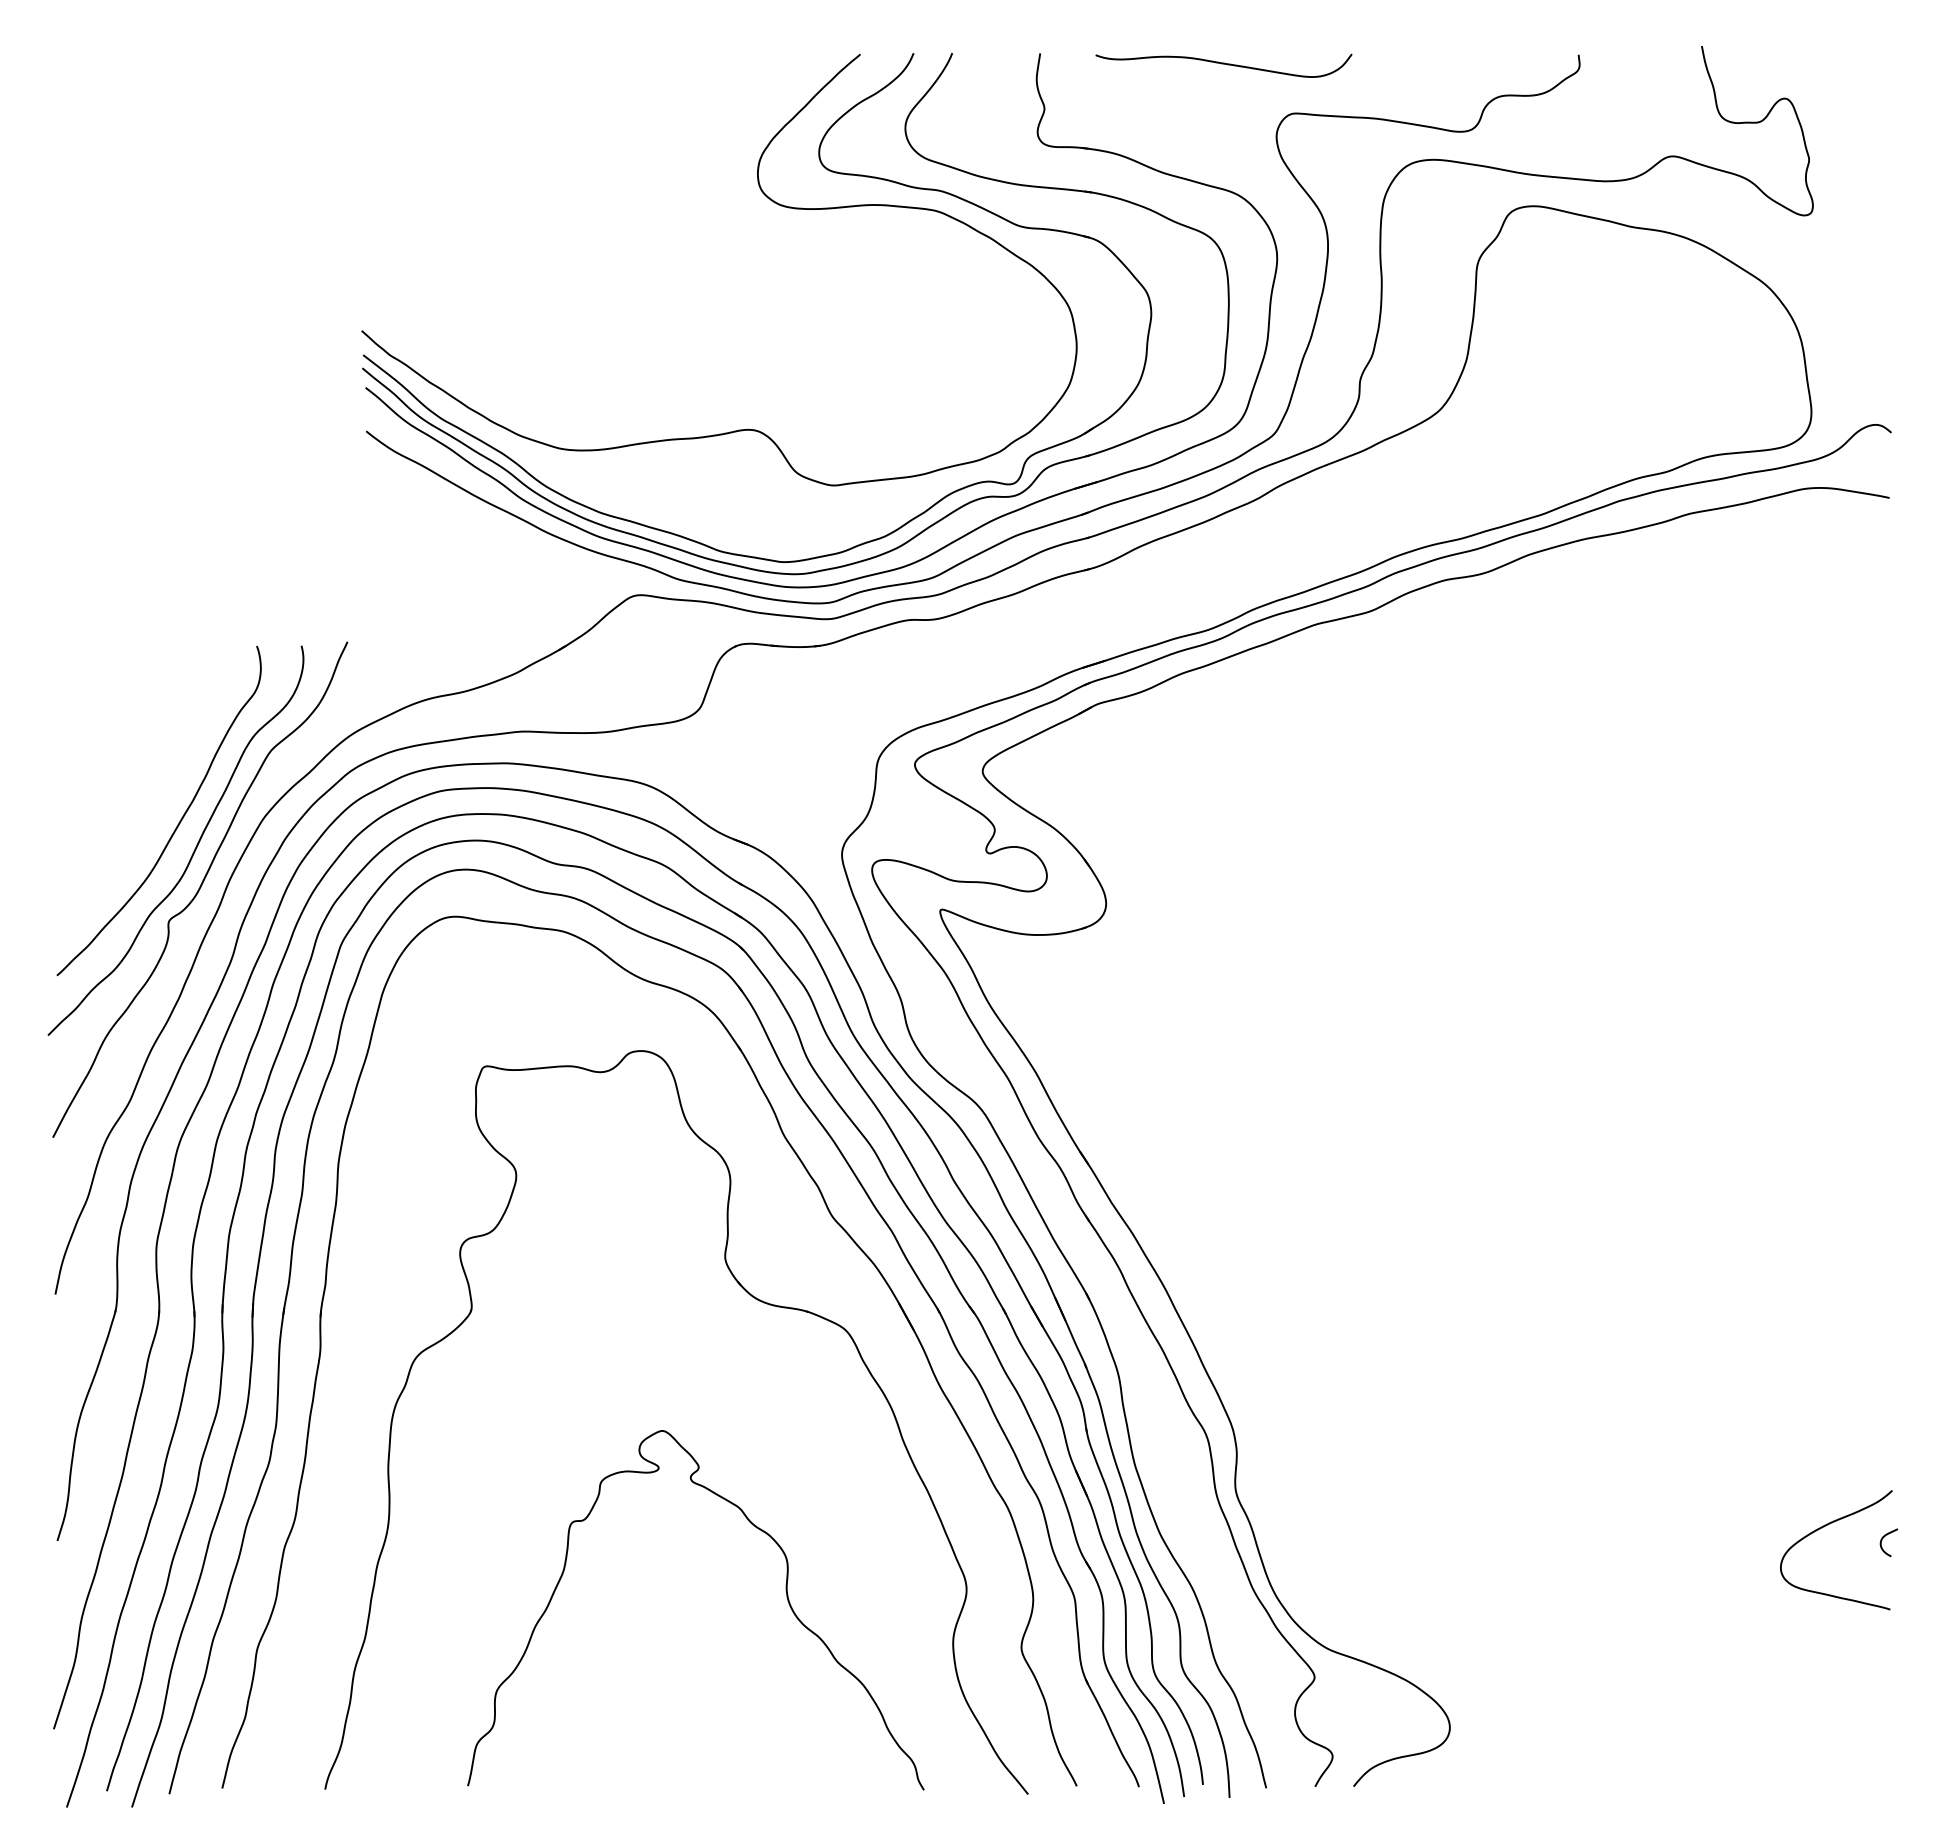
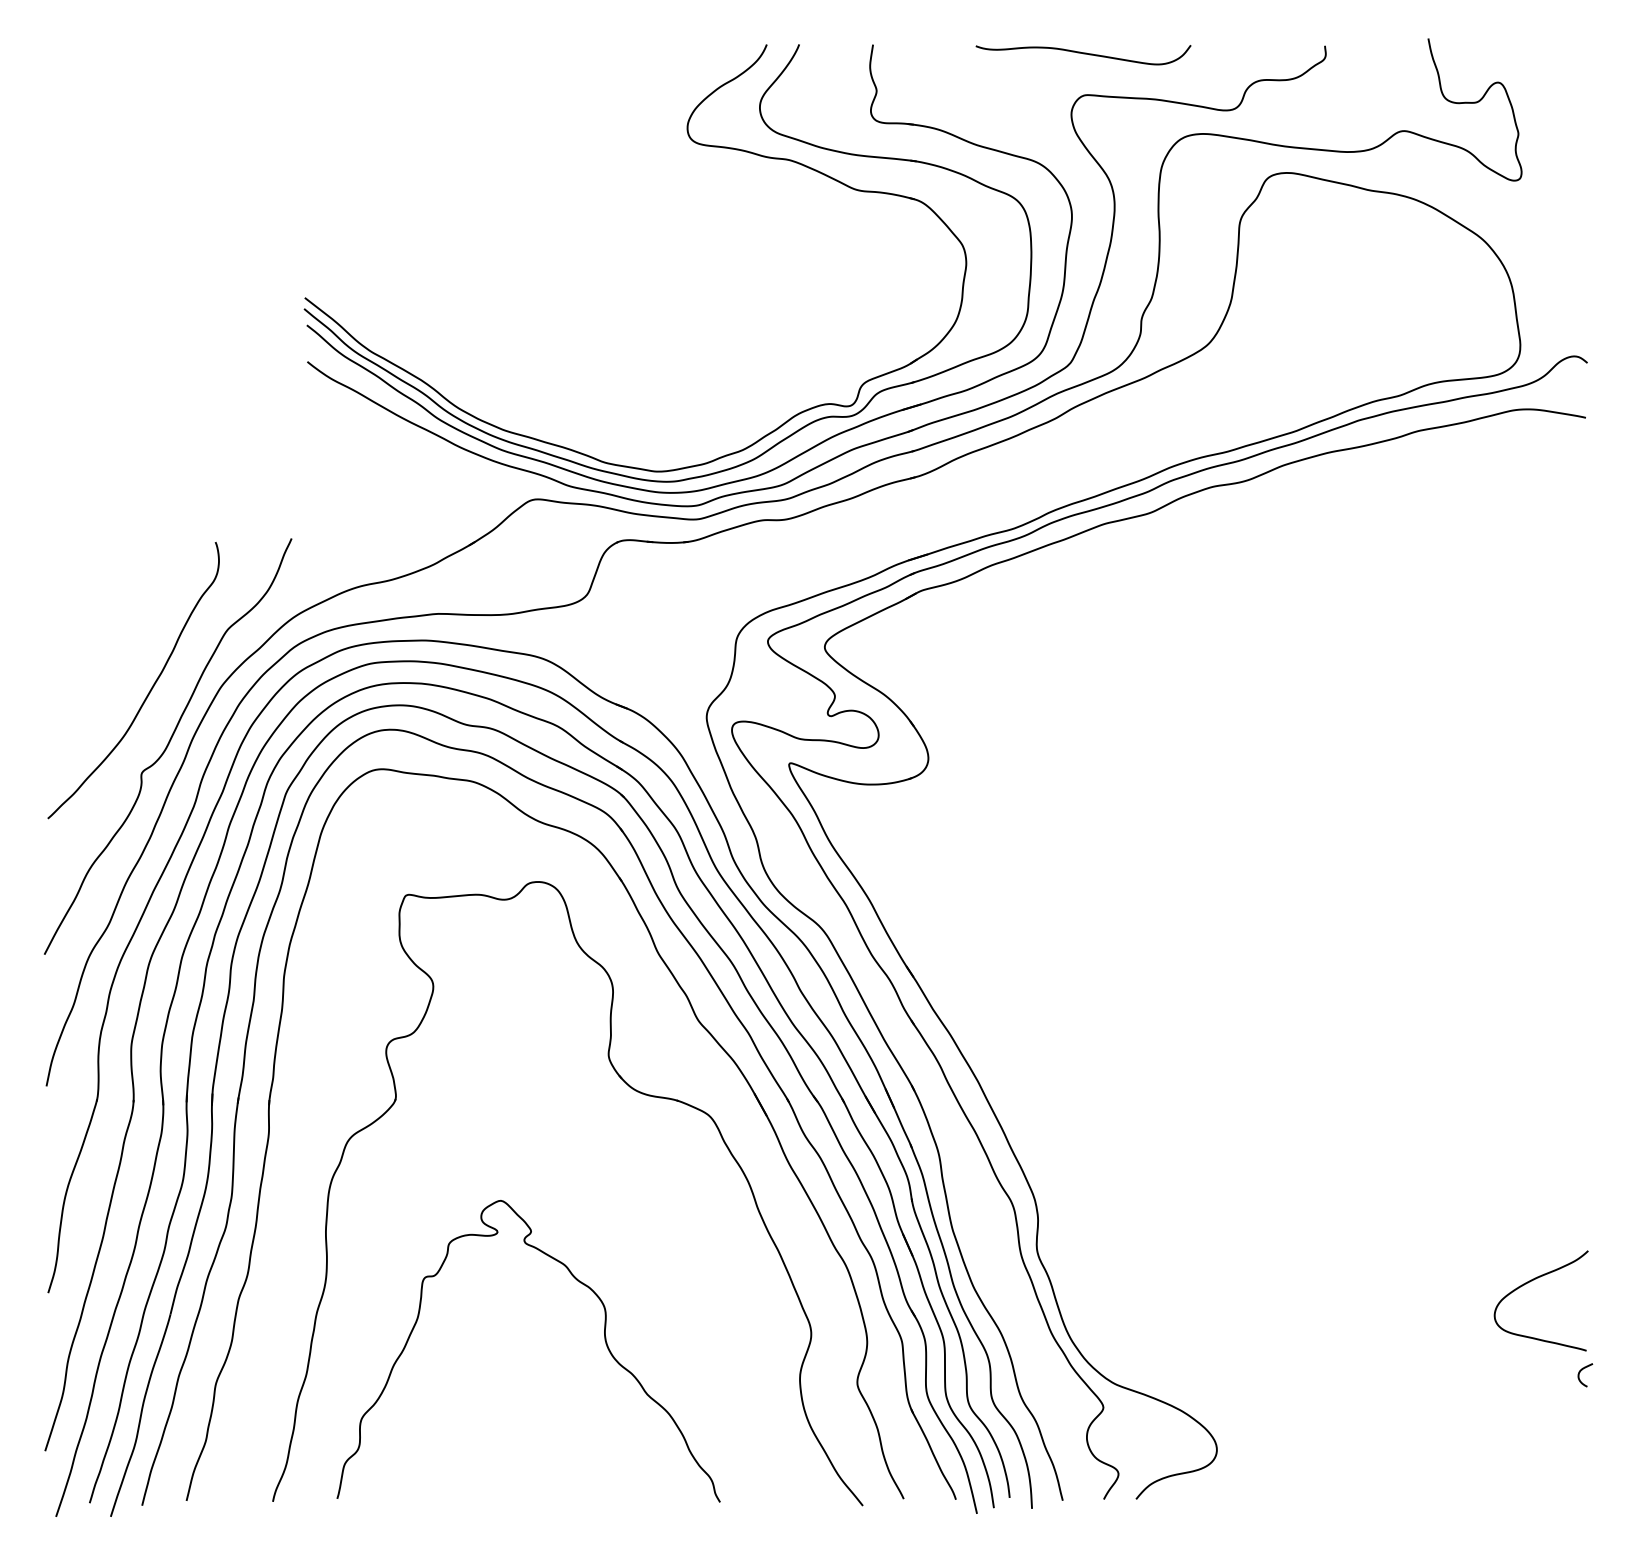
curve: (1223, 64) -> (1083, 53), moved
curve: (771, 201) -> (647, 168), removed
curve: (194, 848) -> (163, 711), removed
curve: (1882, 1540) -> (1580, 1373), moved
curve: (786, 1597) -> (604, 1340), moved

